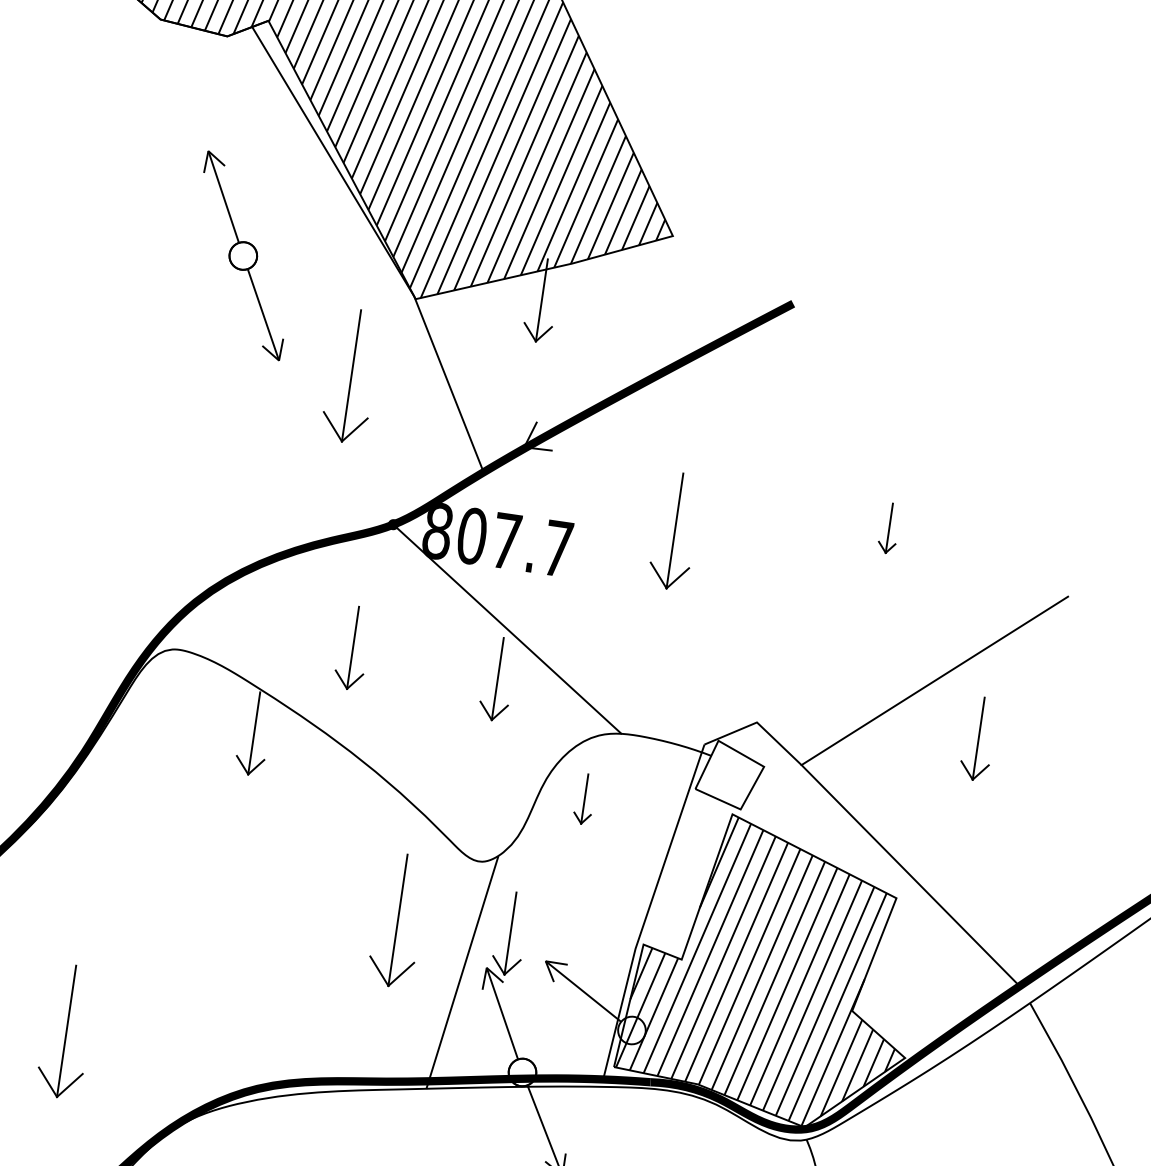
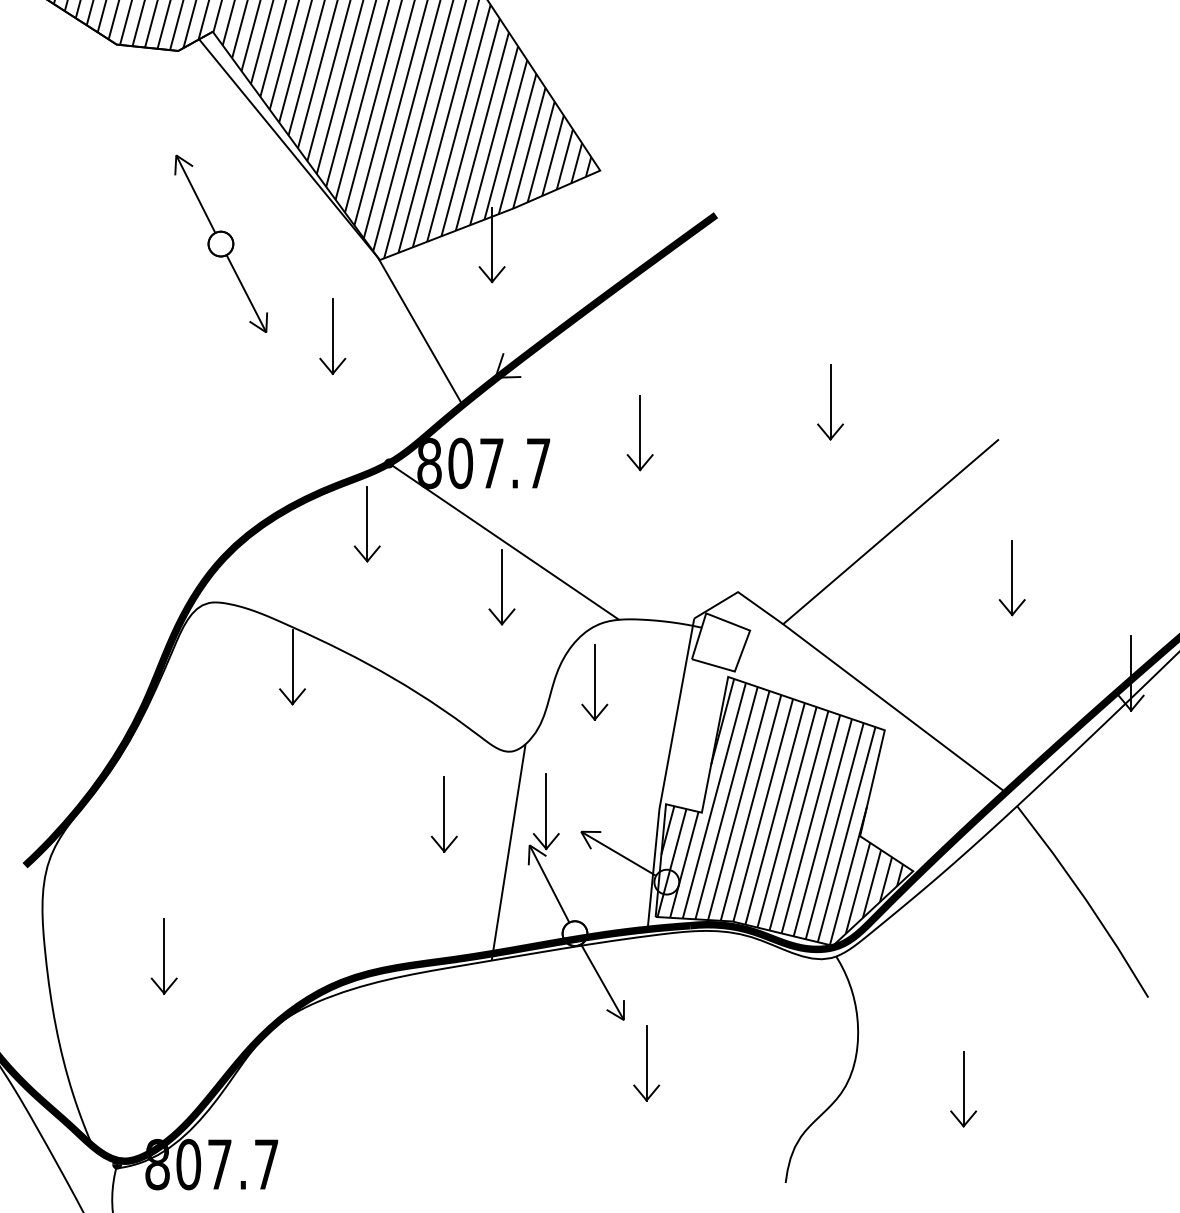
part: (351, 375) -> (332, 336), size x0.62
part: (889, 528) -> (830, 402), size x1.67
part: (673, 531) -> (639, 433), size x0.71
part: (352, 648) -> (366, 524), moved
part: (977, 739) -> (1011, 578), moved
part: (584, 798) -> (594, 682), size x1.67
part: (396, 920) -> (443, 814), size x0.62
part: (65, 1031) -> (163, 956), size x0.62

